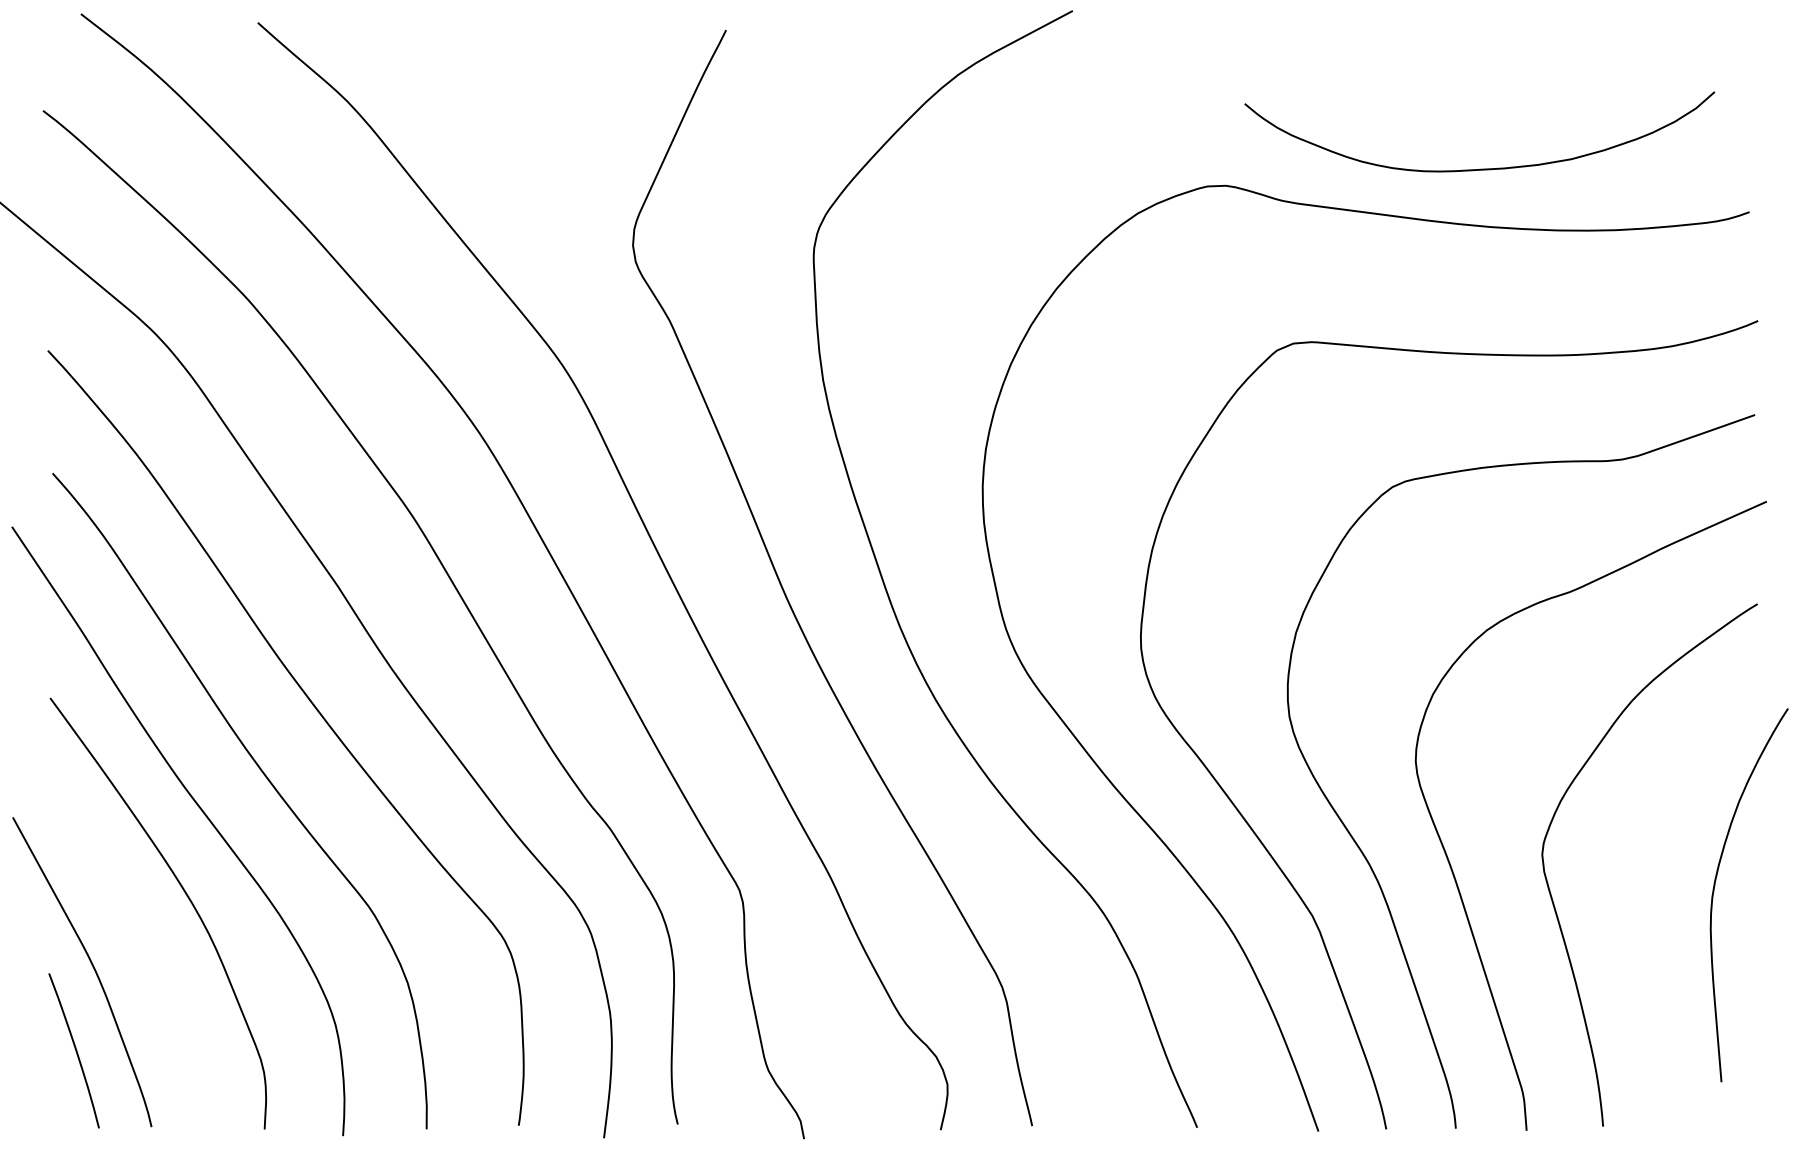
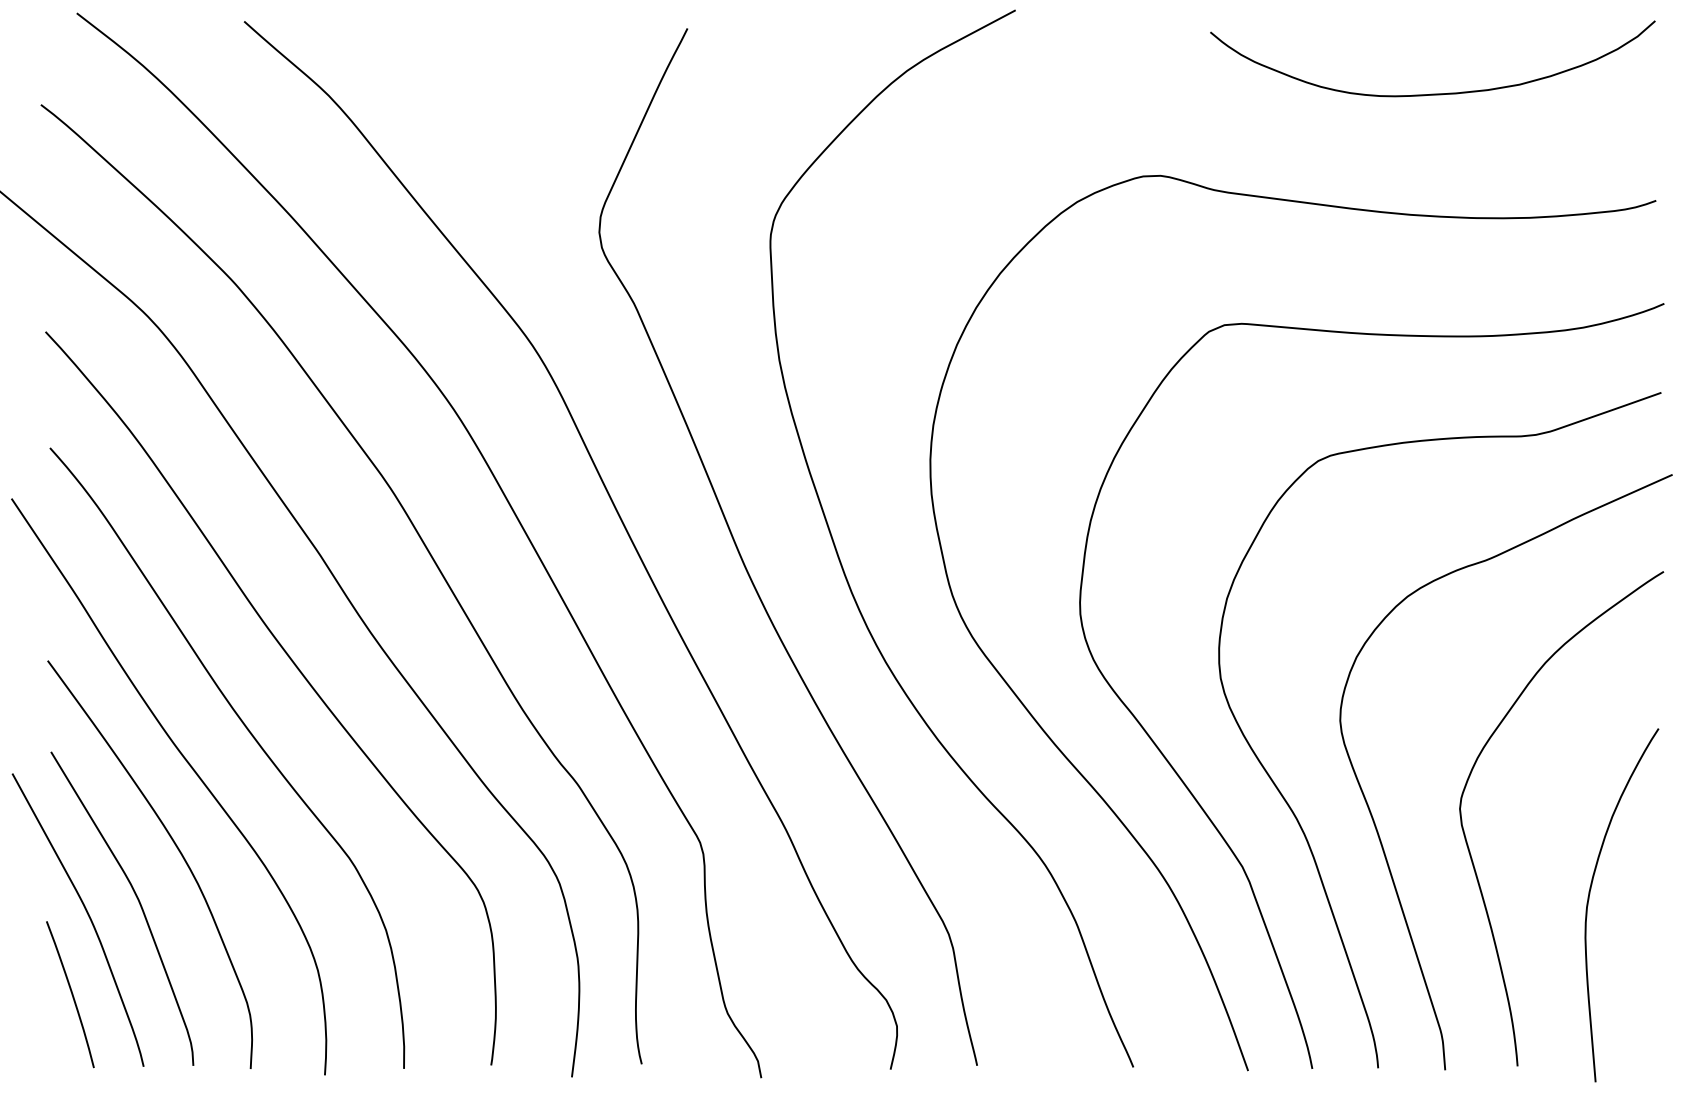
curve: (1479, 168) -> (1432, 93), moved
curve: (1715, 890) -> (1589, 900), moved
curve: (145, 951) -> (137, 900), added

